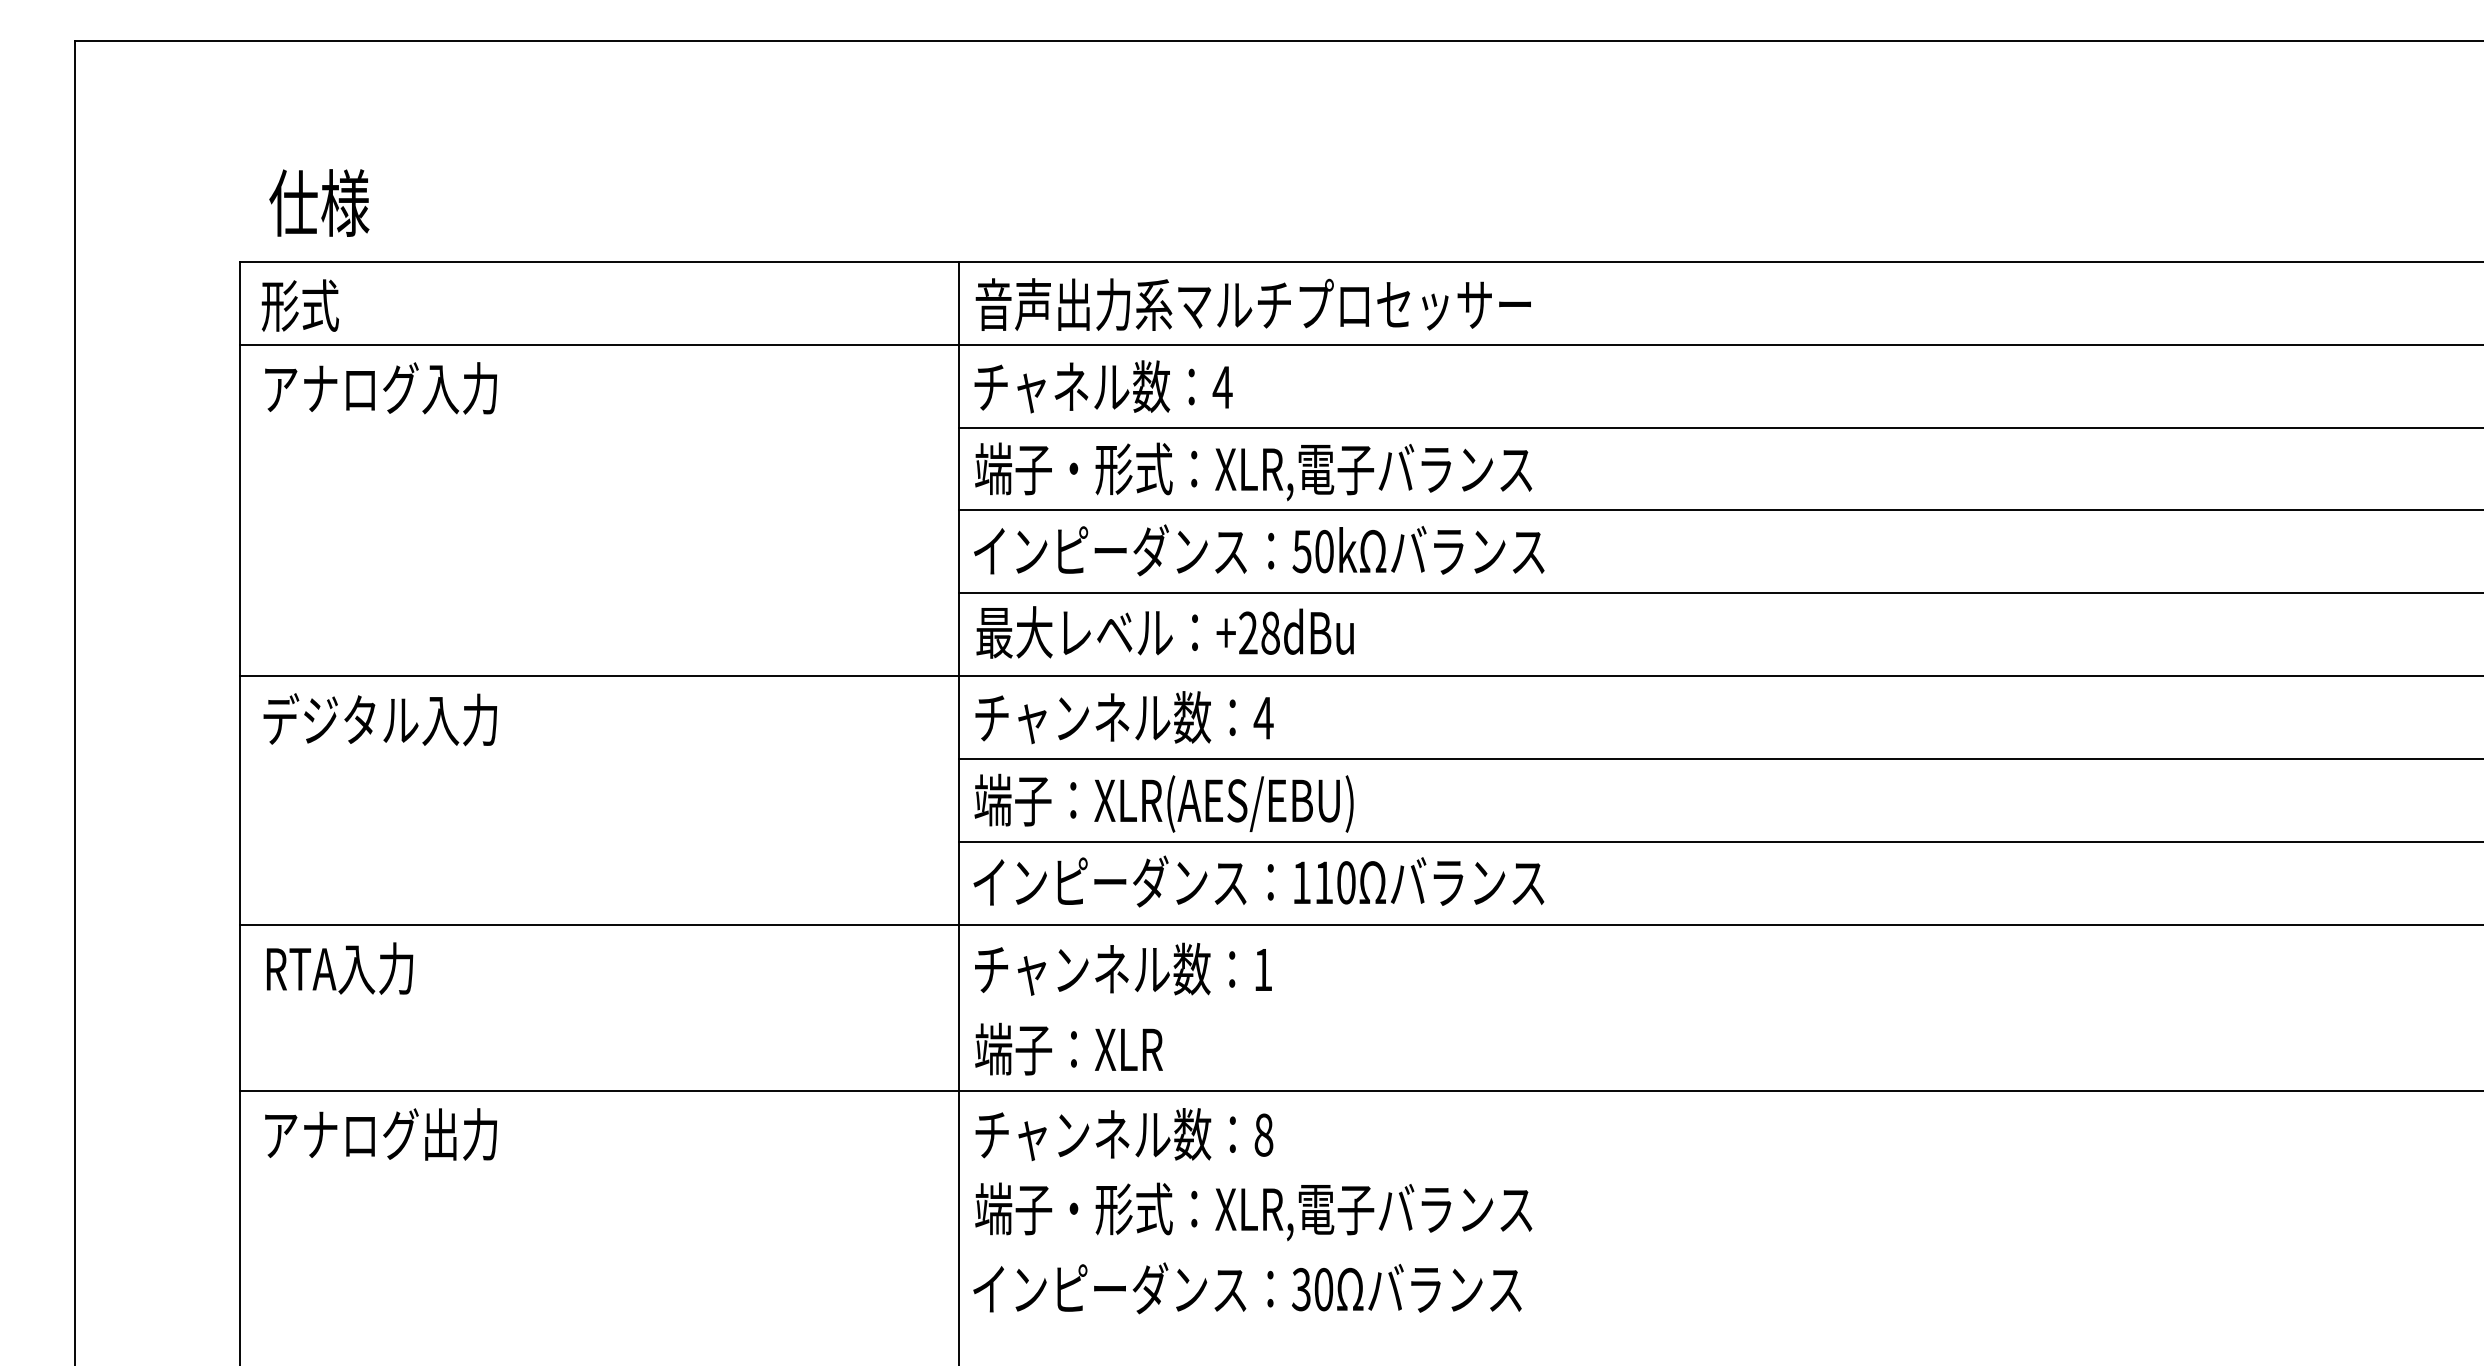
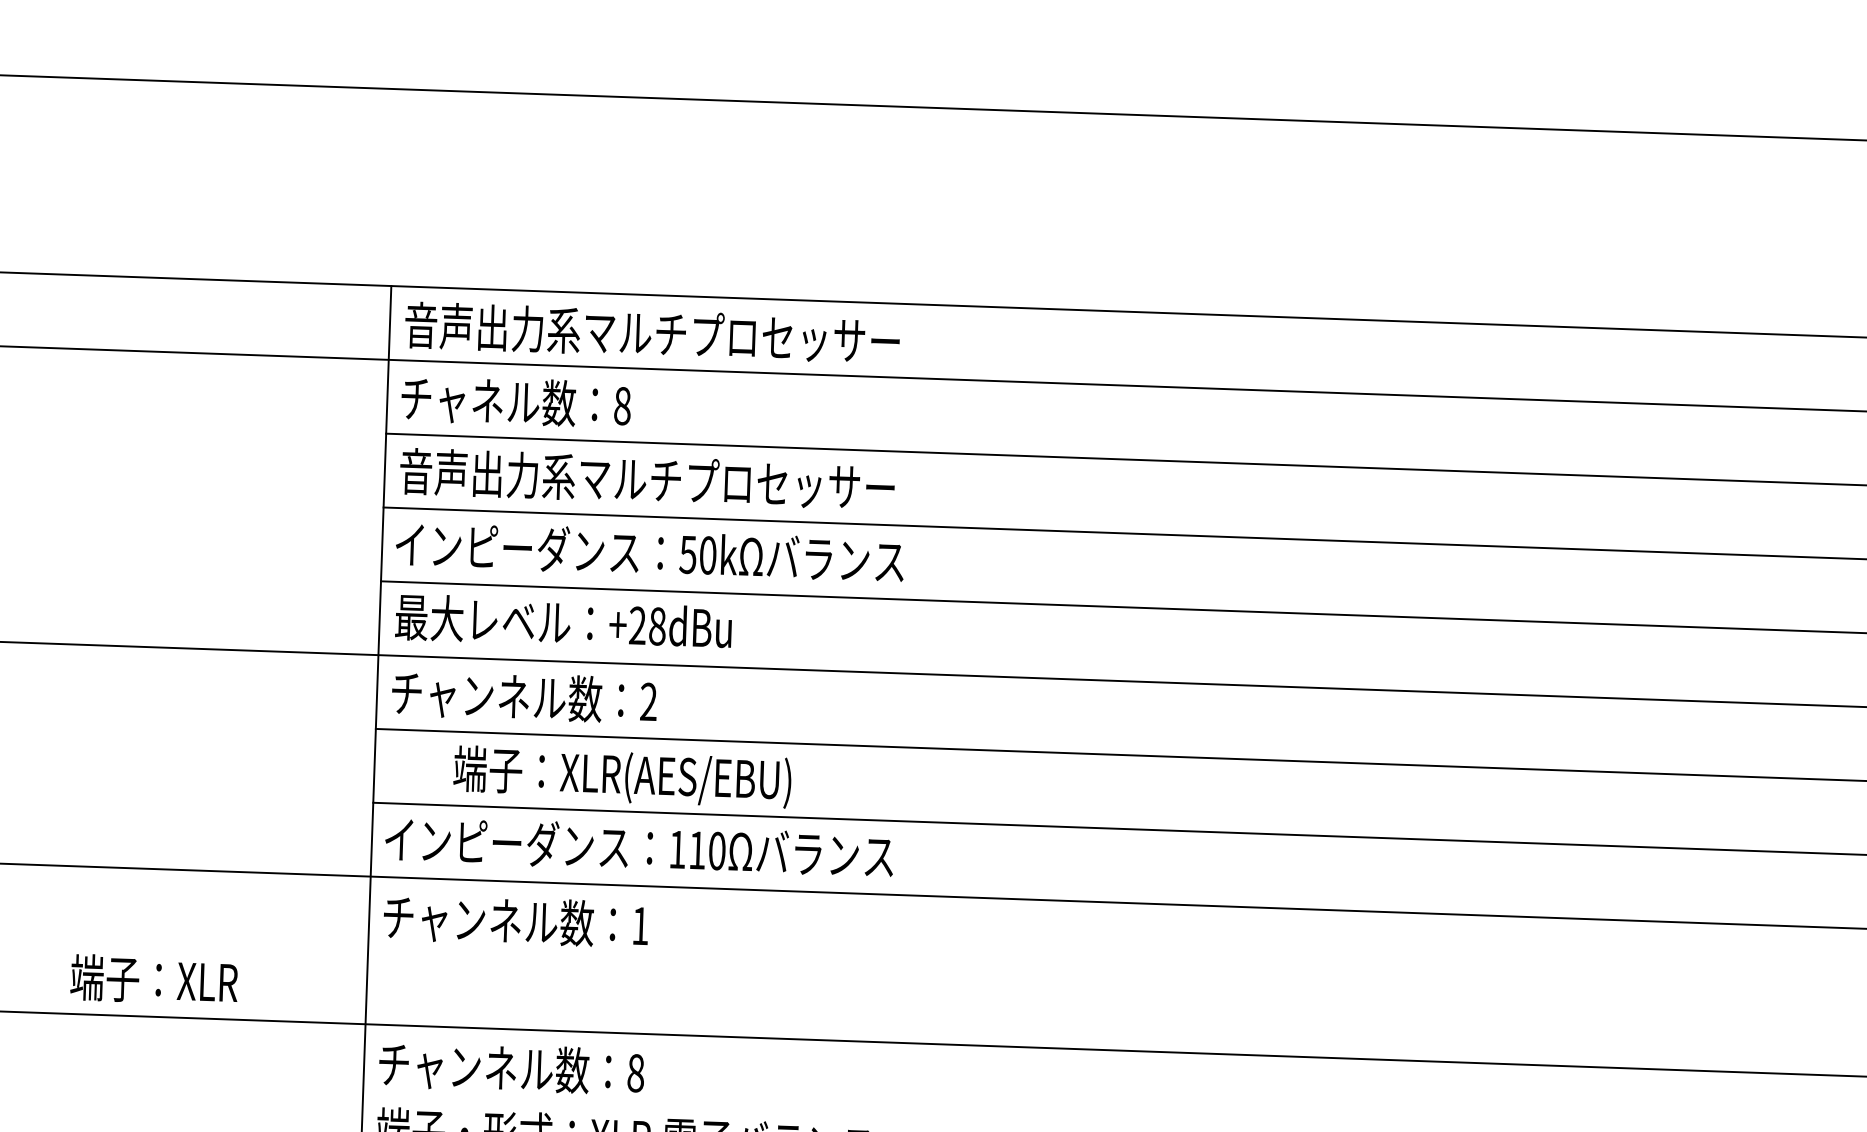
text: (1222, 387) -> (622, 406), 4 -> 8
text: (1253, 471) -> (647, 481), 端子・形式：XLR,電子バランス -> 音声出力系マルチプロセッサー
text: (1263, 717) -> (648, 701), 4 -> 2
text: (1163, 802) -> (621, 776), moved
text: (1068, 1048) -> (153, 979), moved

